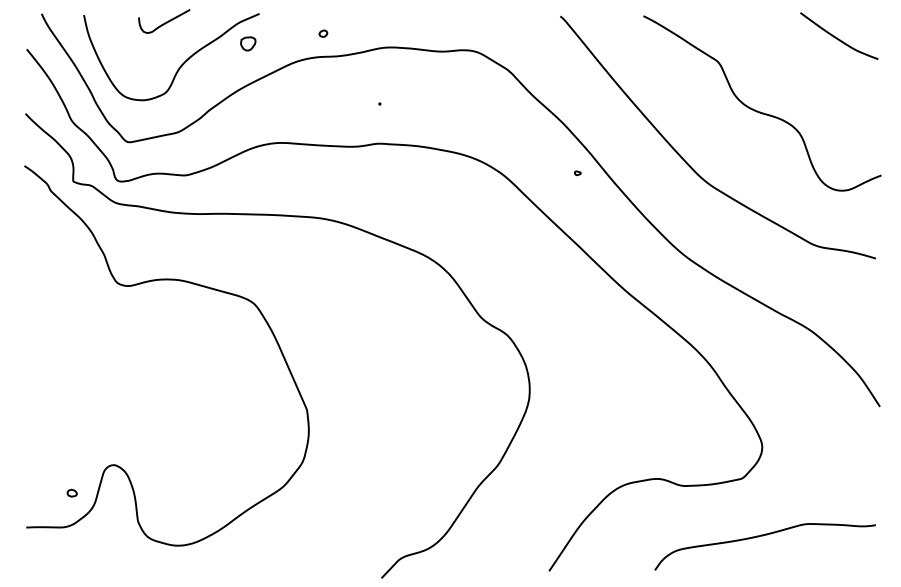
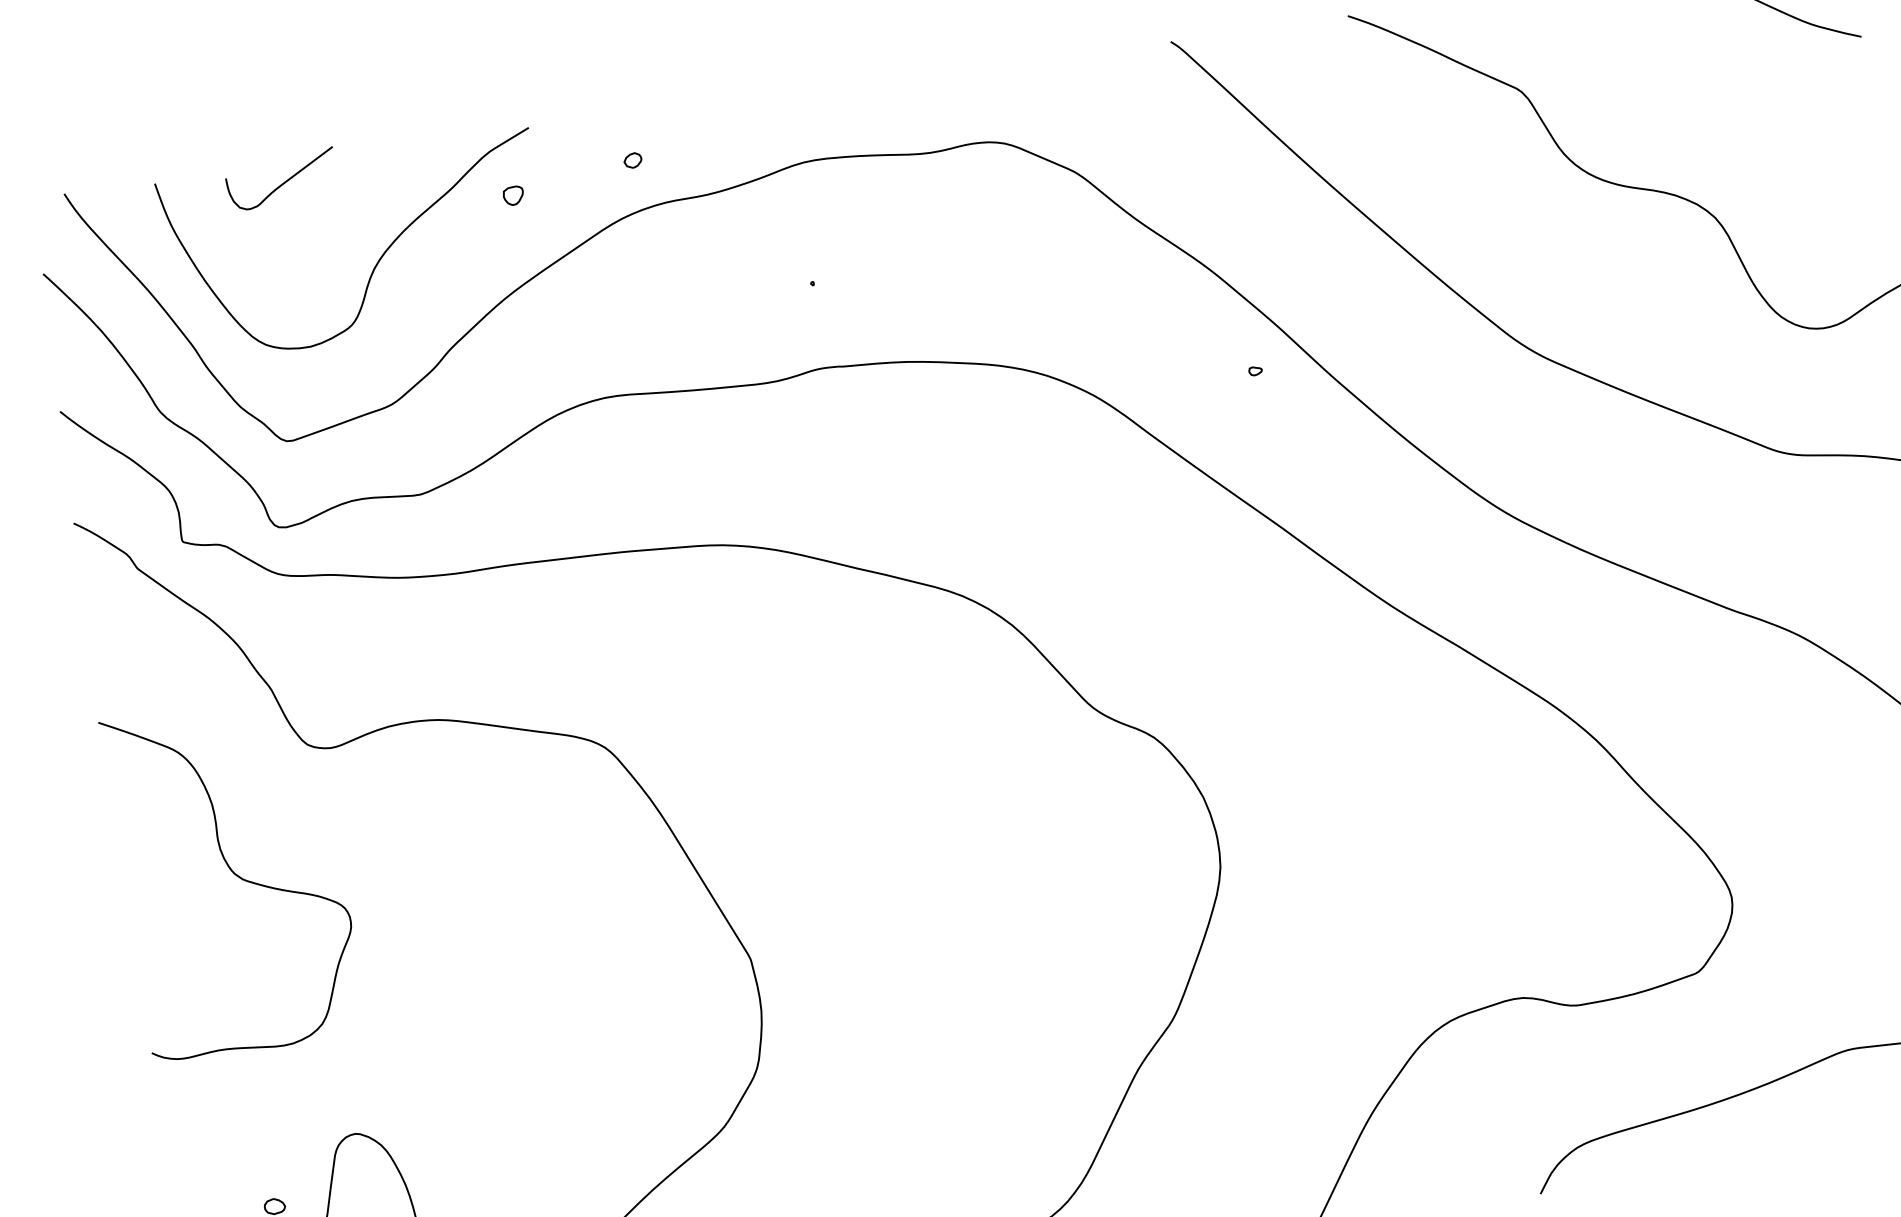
curve: (164, 22) -> (281, 181), moved
part: (323, 33) -> (633, 159), moved
part: (247, 44) -> (512, 196), size x0.62
curve: (75, 338) -> (234, 875), added

